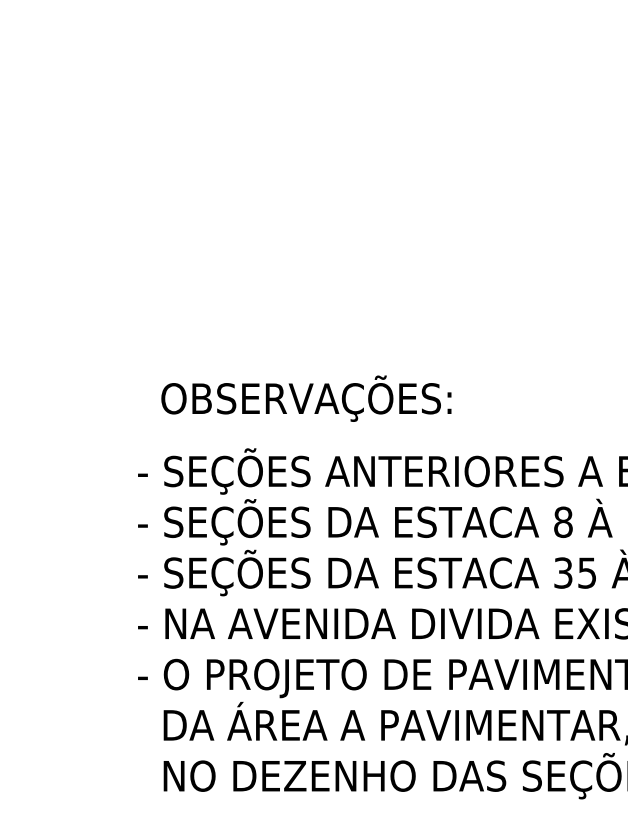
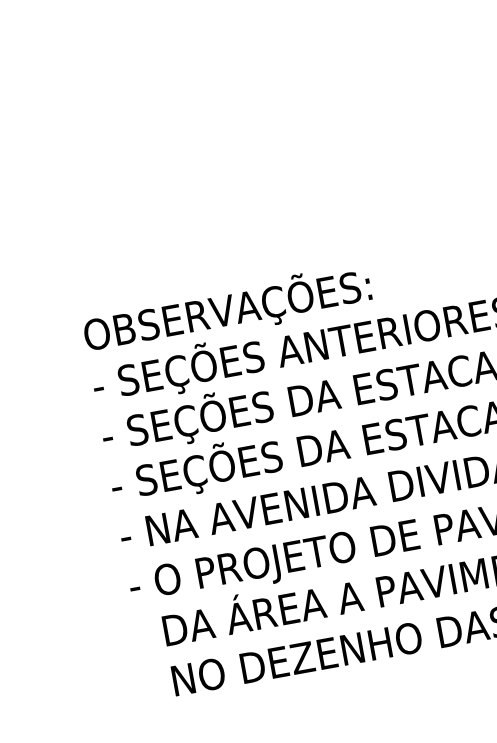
text: (306, 398) -> (227, 310), moved

